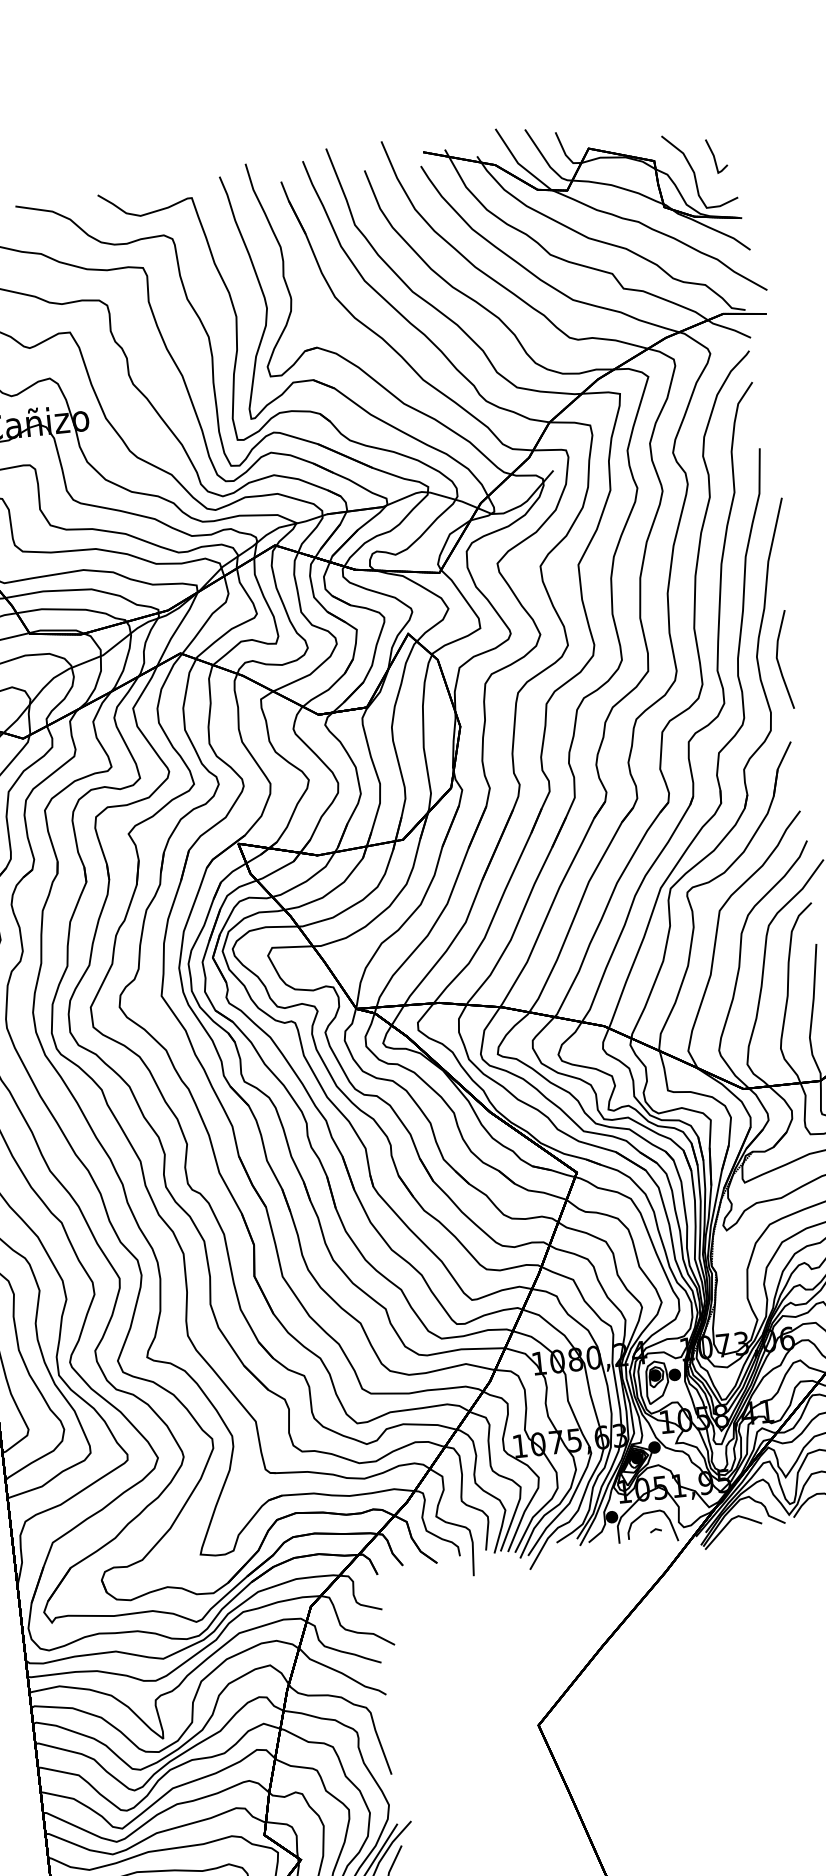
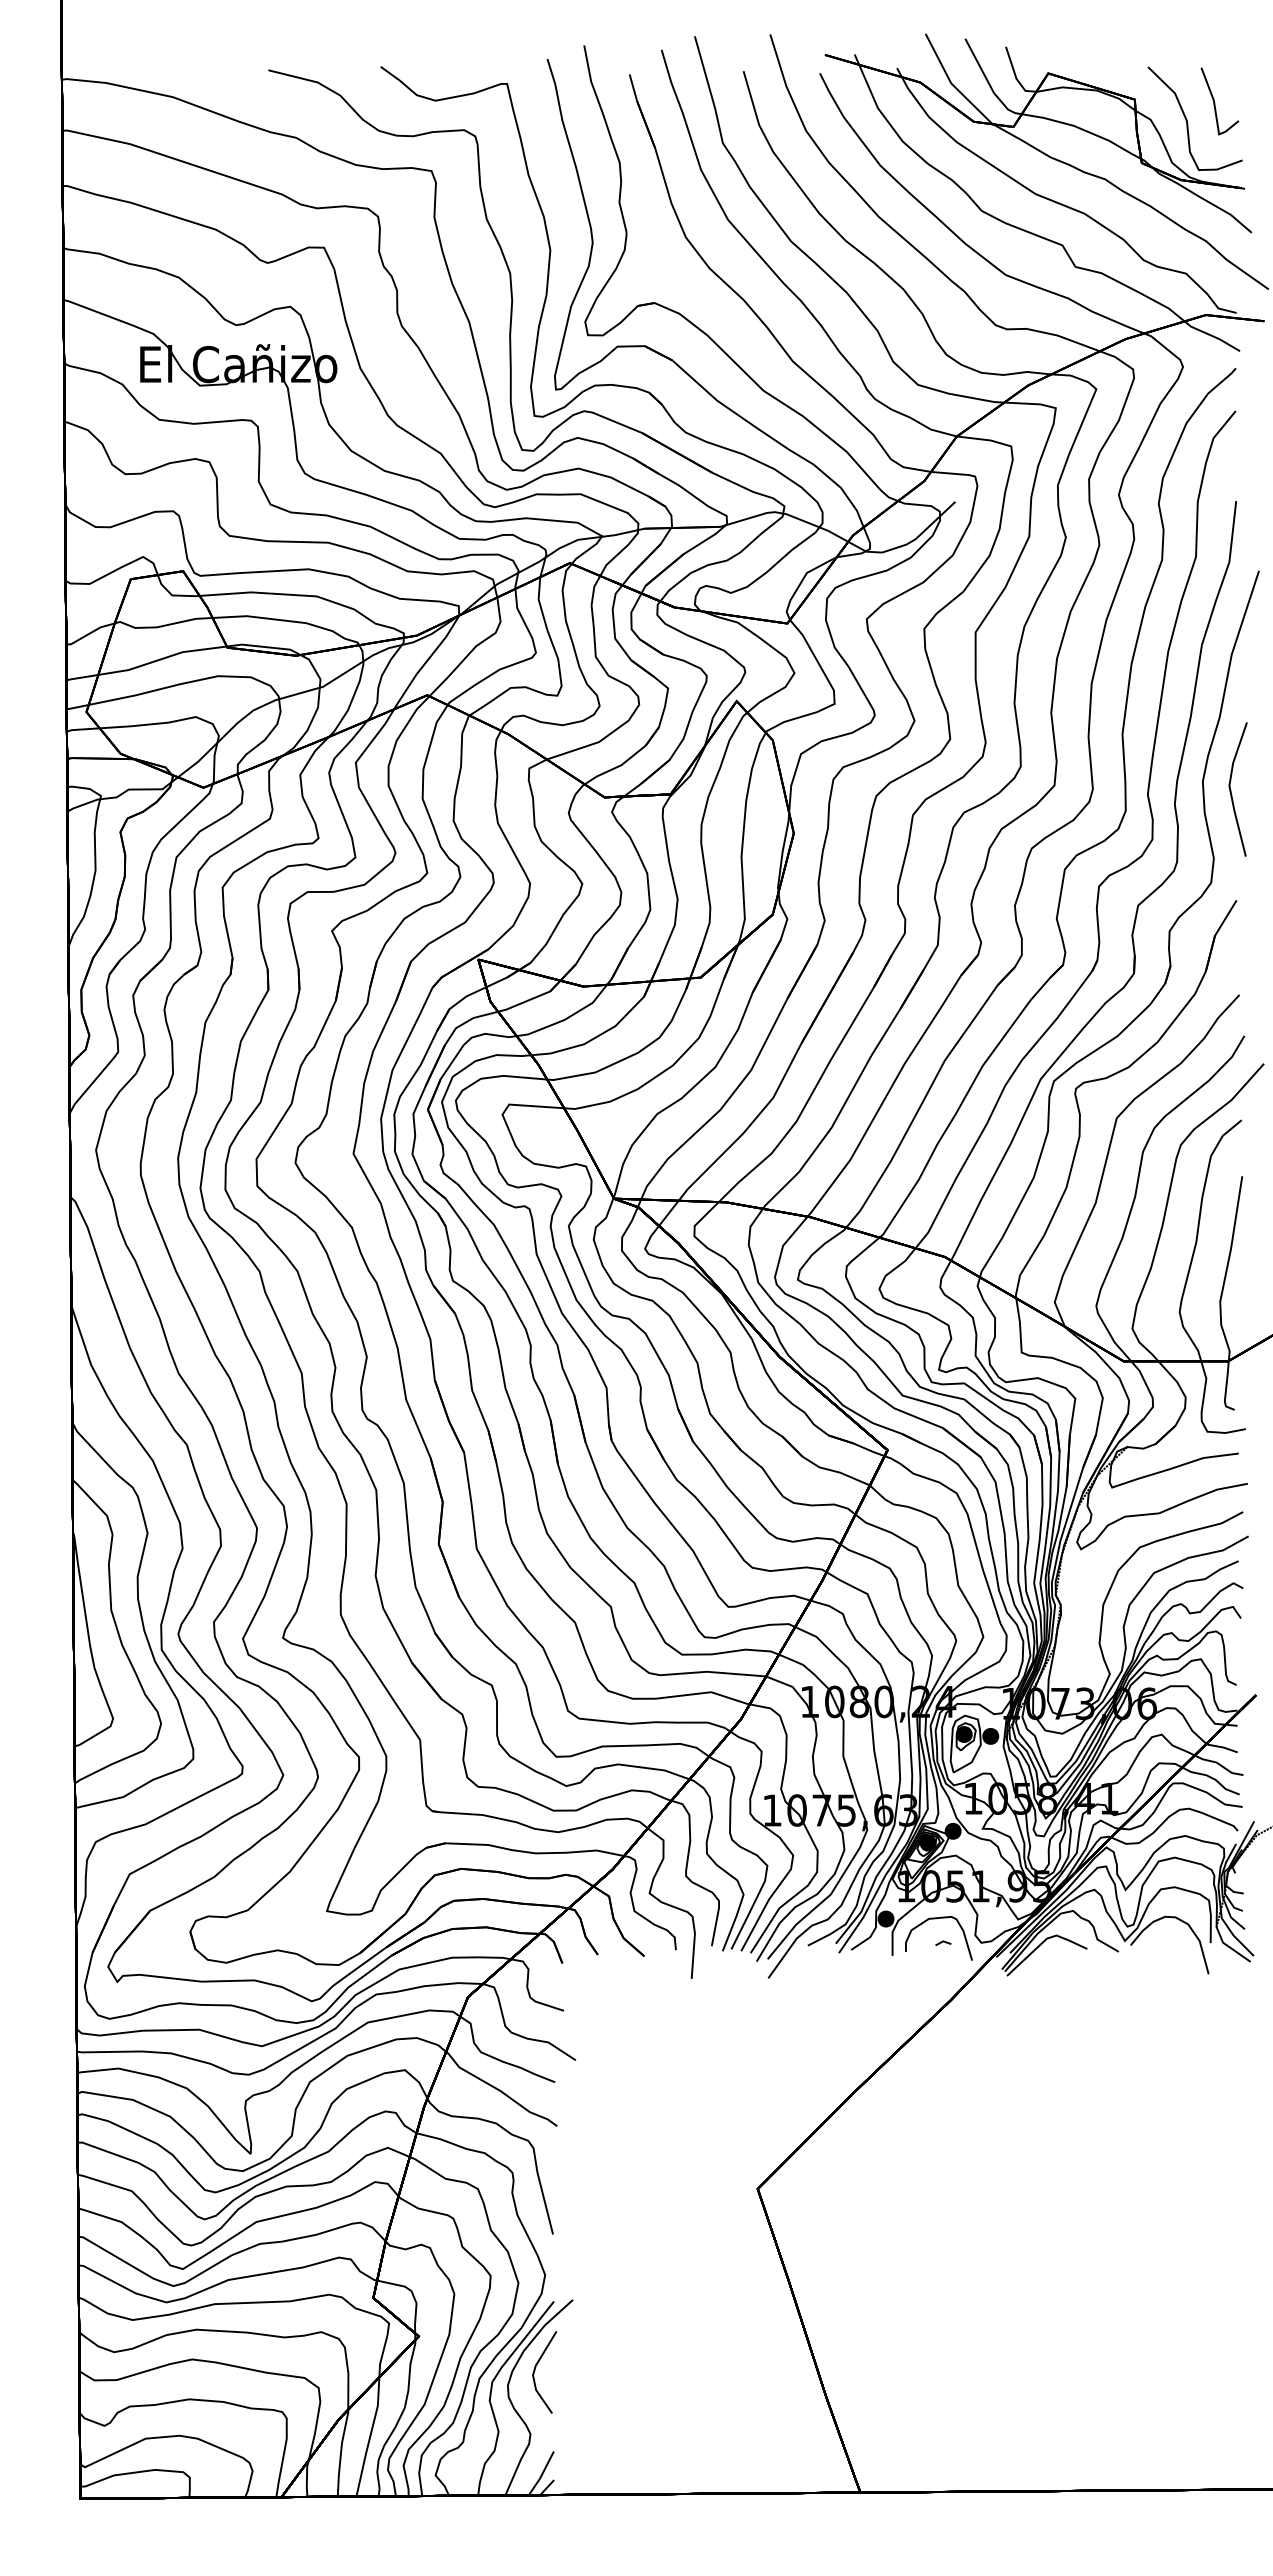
part: (716, 155) -> (1219, 101), size x1.43

